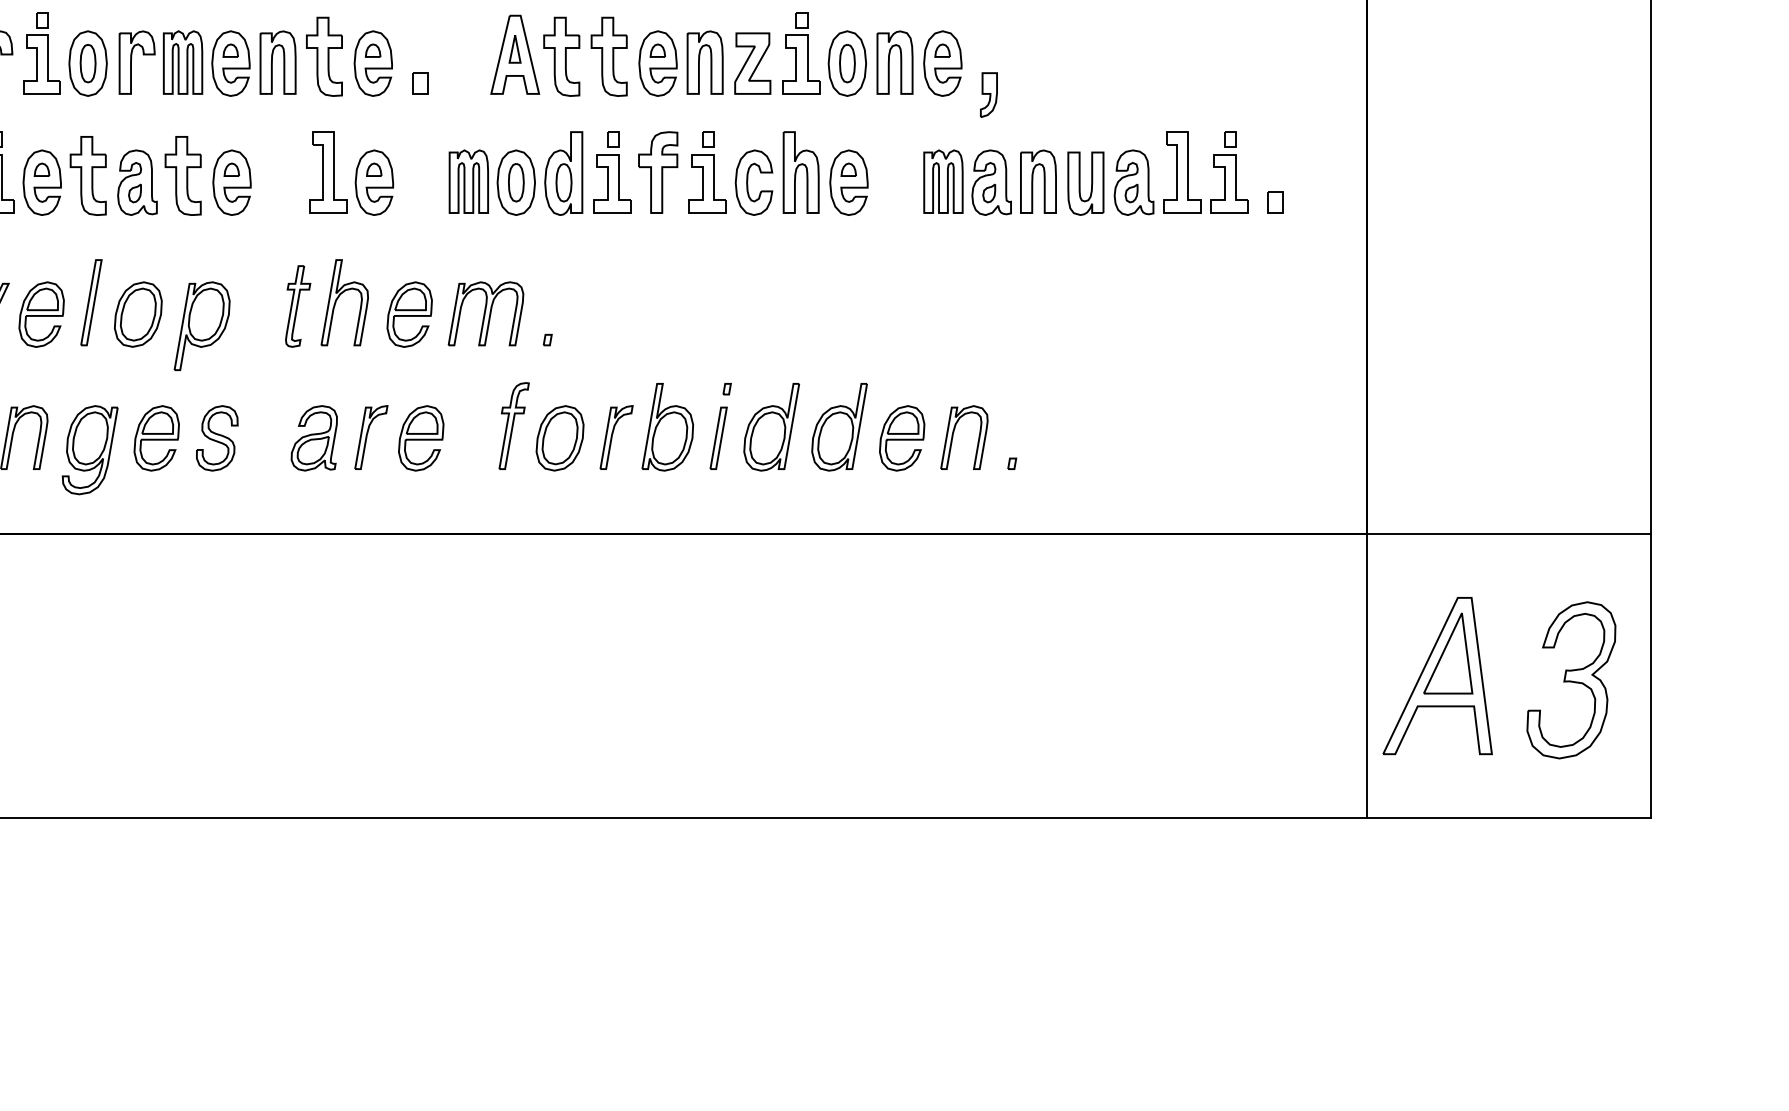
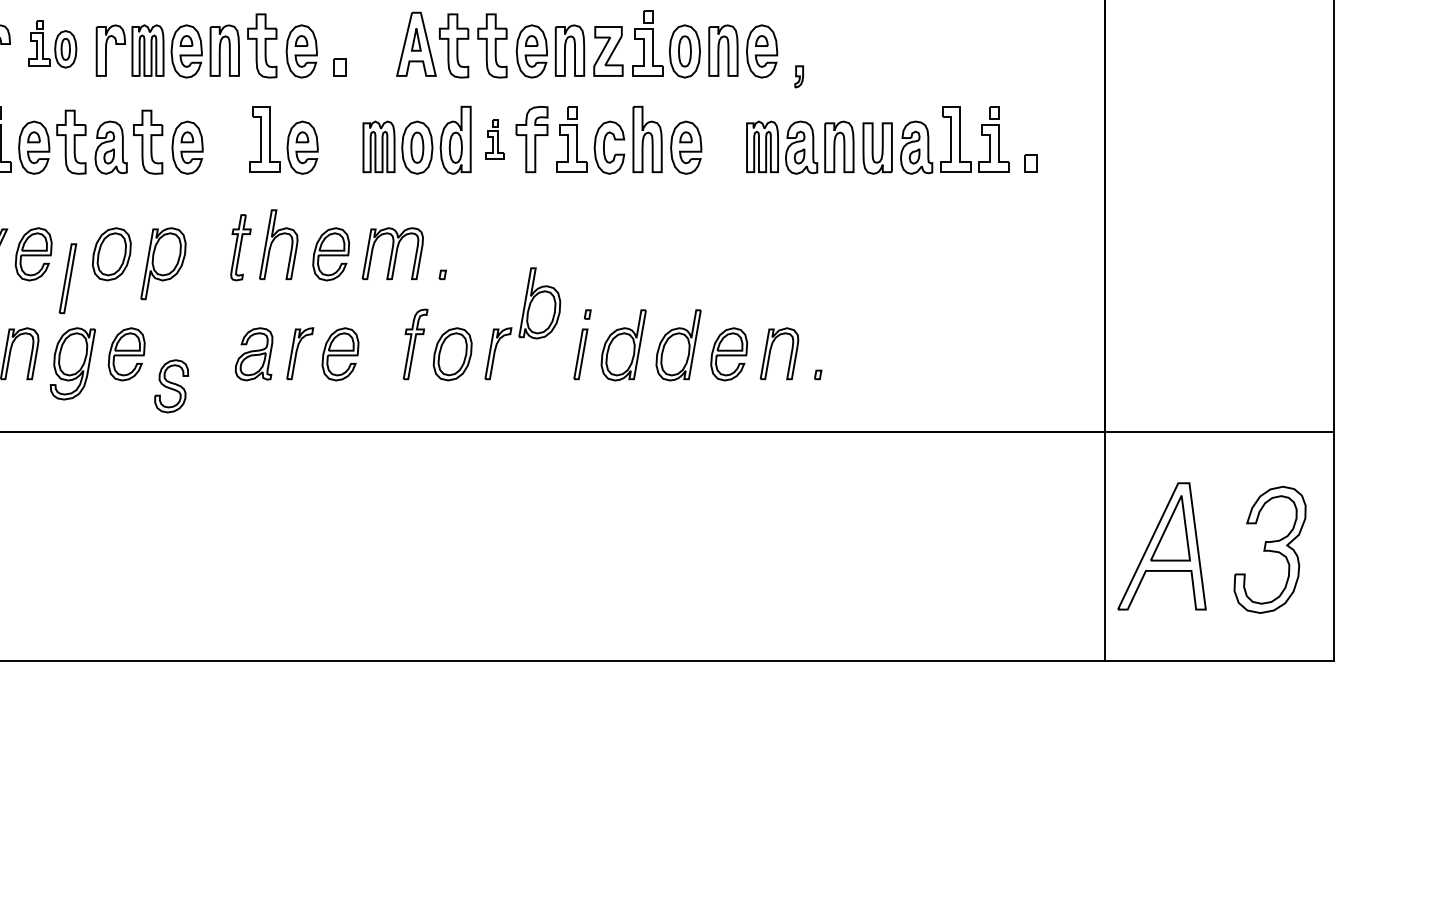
part: (64, 55) -> (52, 44), size x0.7
part: (987, 94) -> (798, 76), size x0.6
part: (611, 172) -> (494, 139), size x0.6
part: (90, 302) -> (67, 278), moved
part: (667, 427) -> (539, 303), moved
part: (217, 438) -> (171, 386), moved

